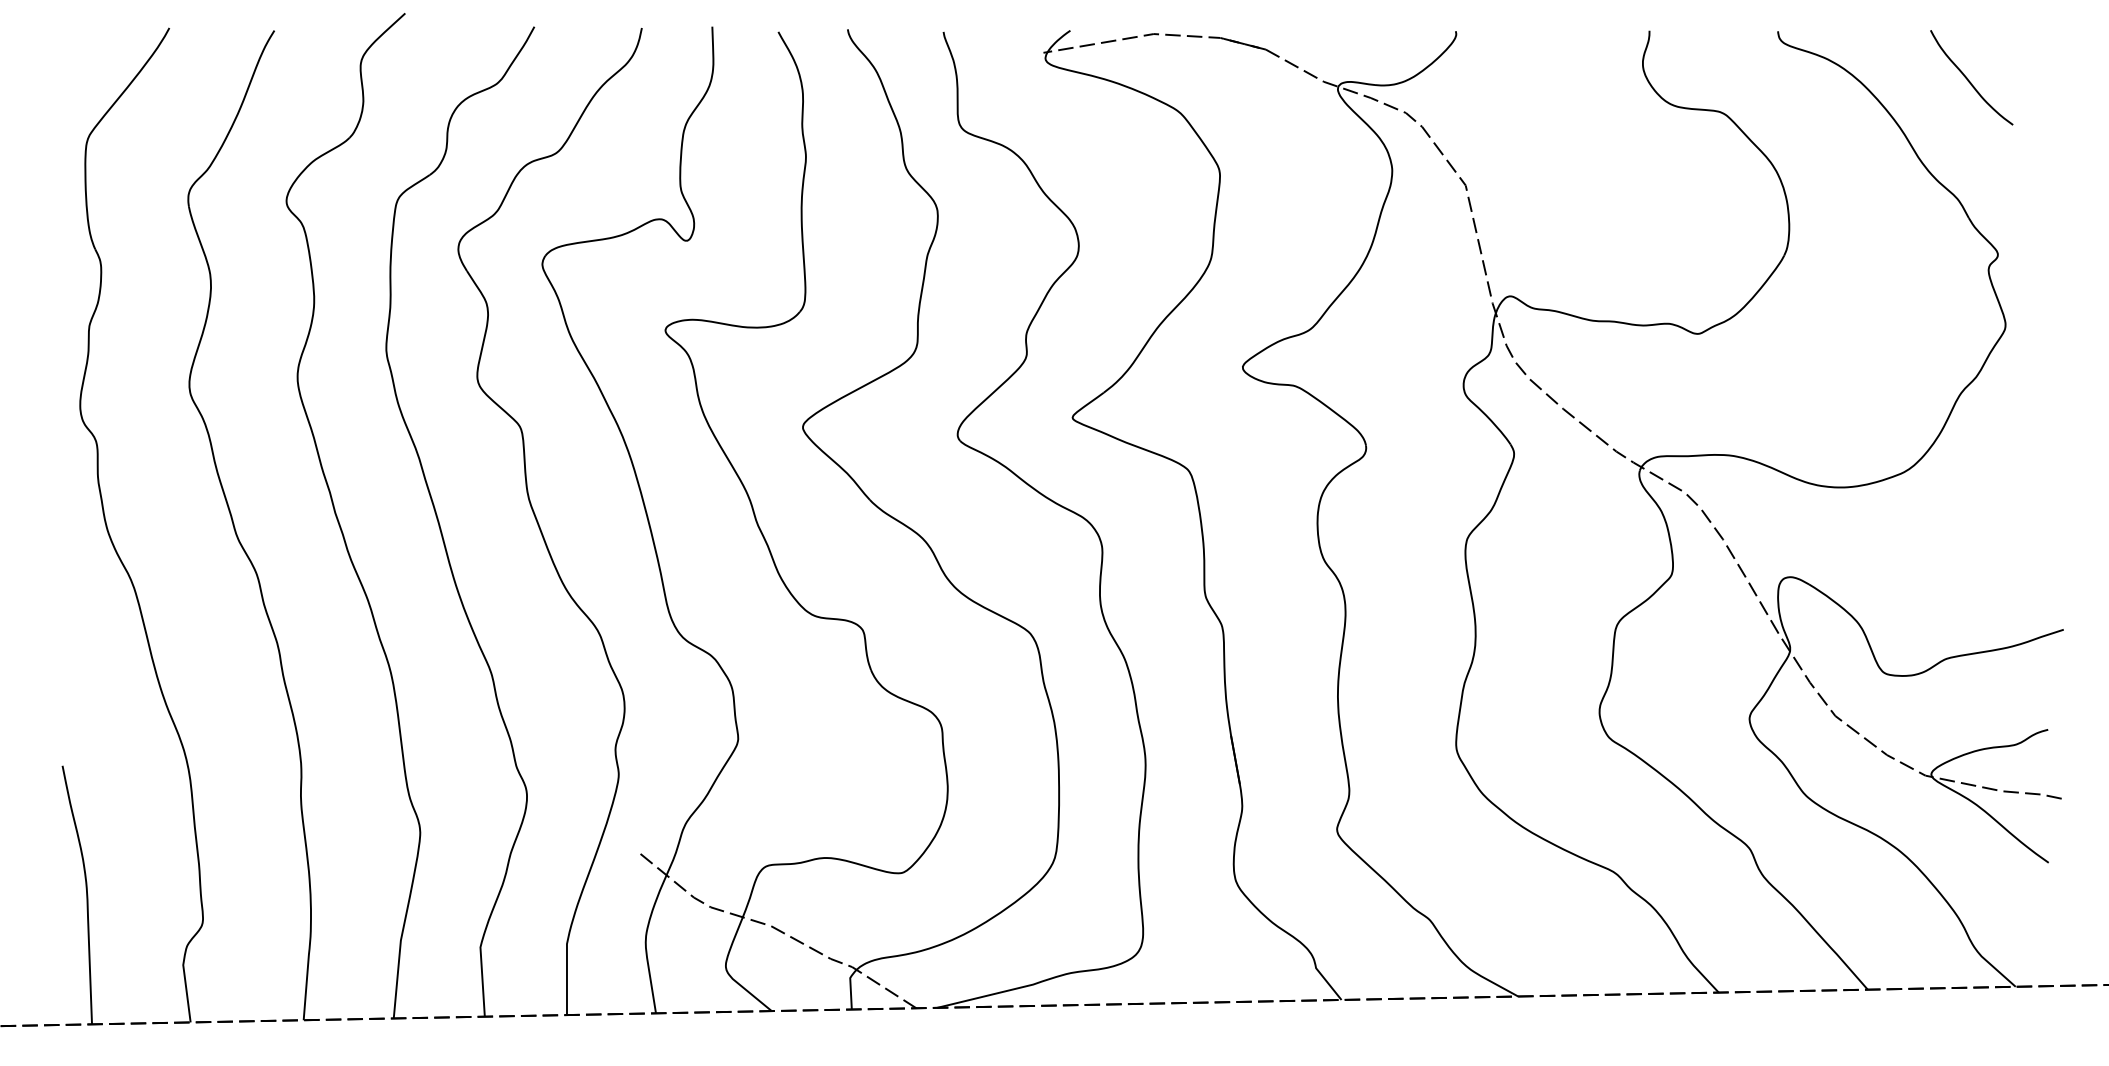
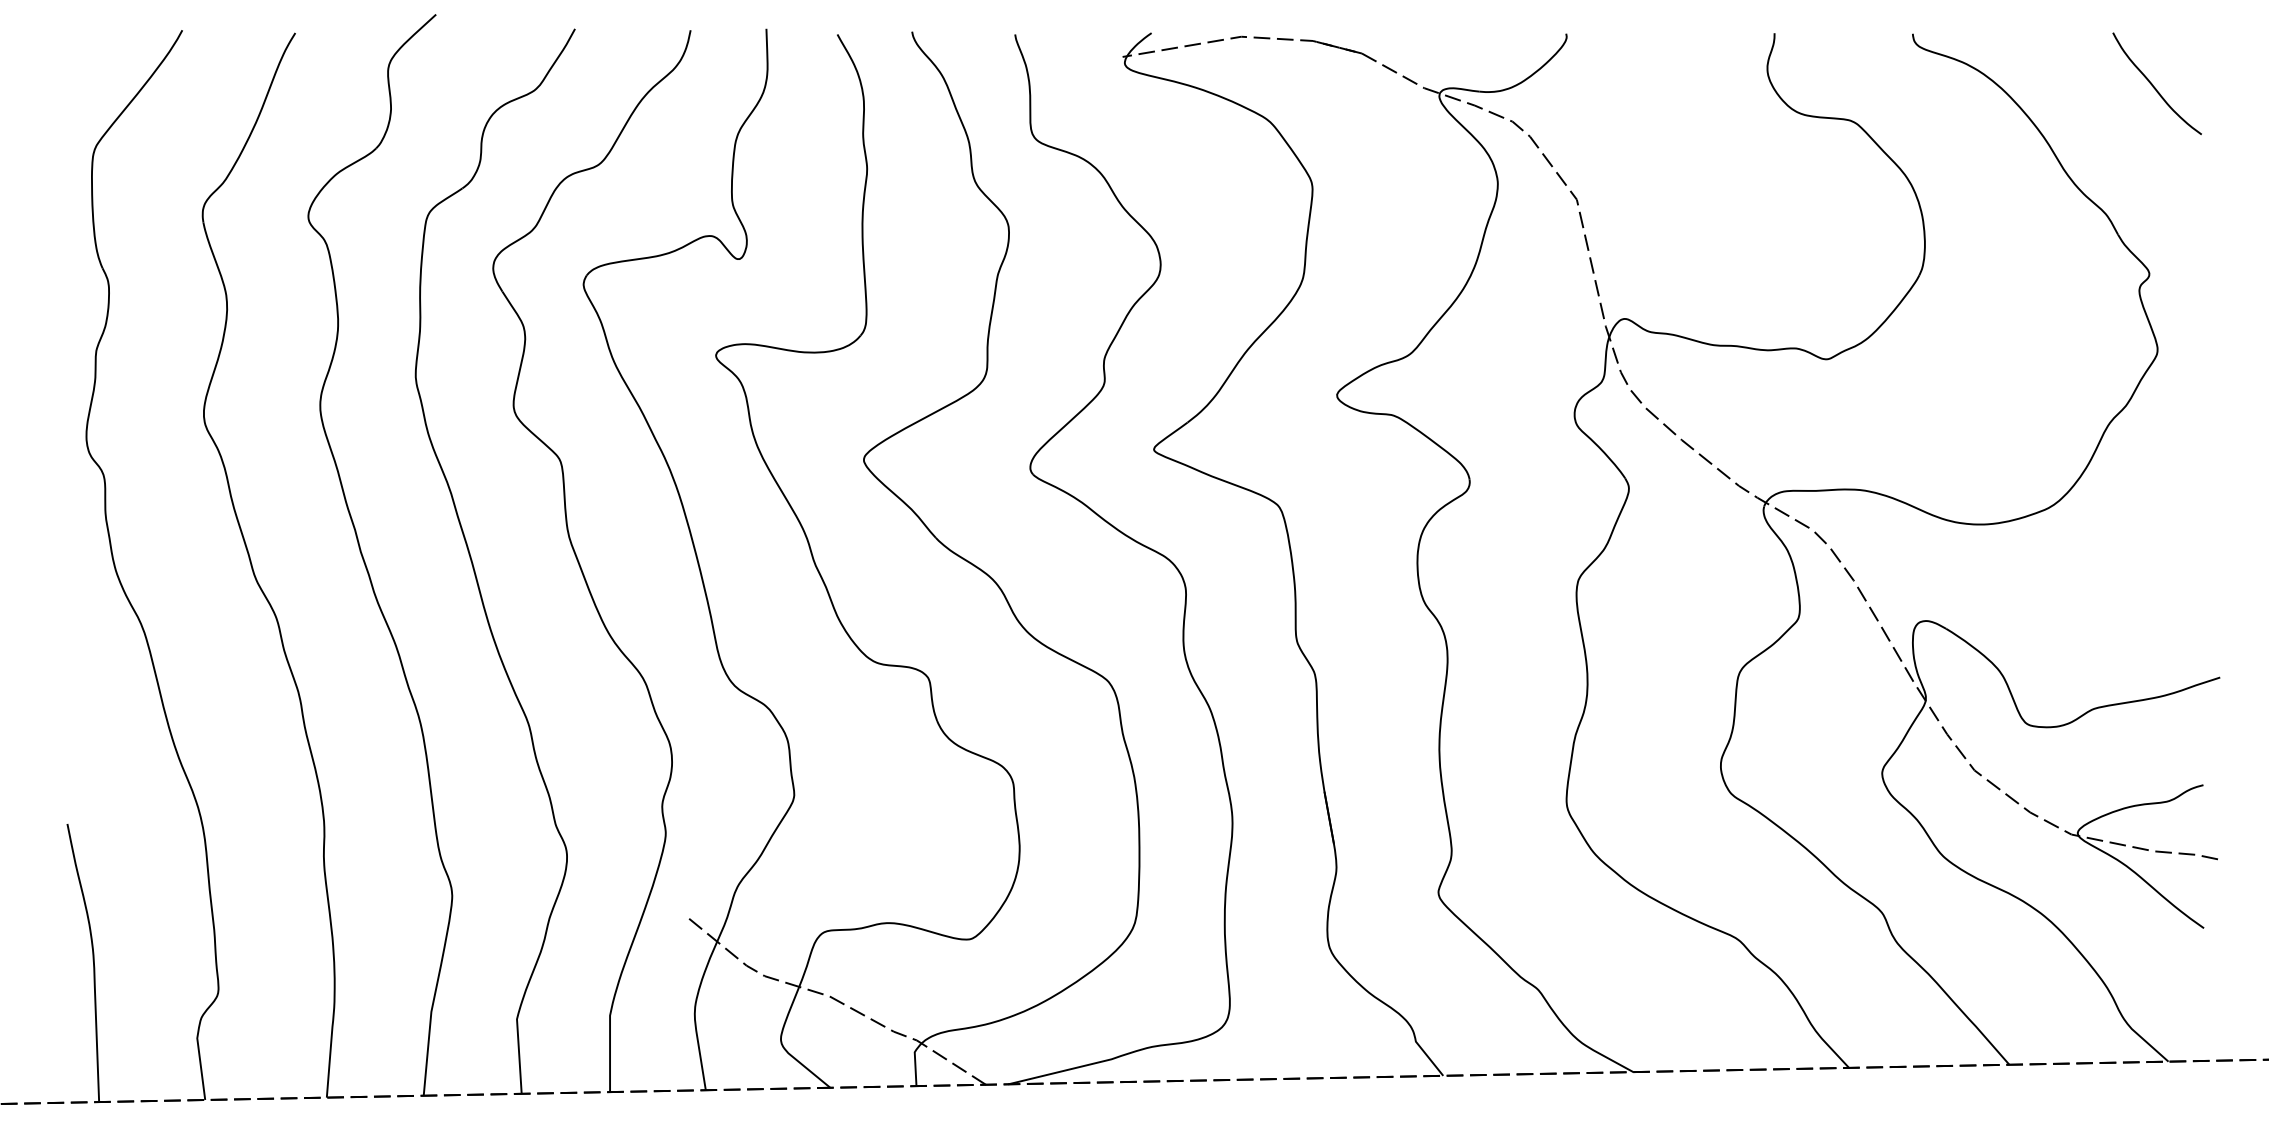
curve: (1968, 79) -> (2153, 85), moved

